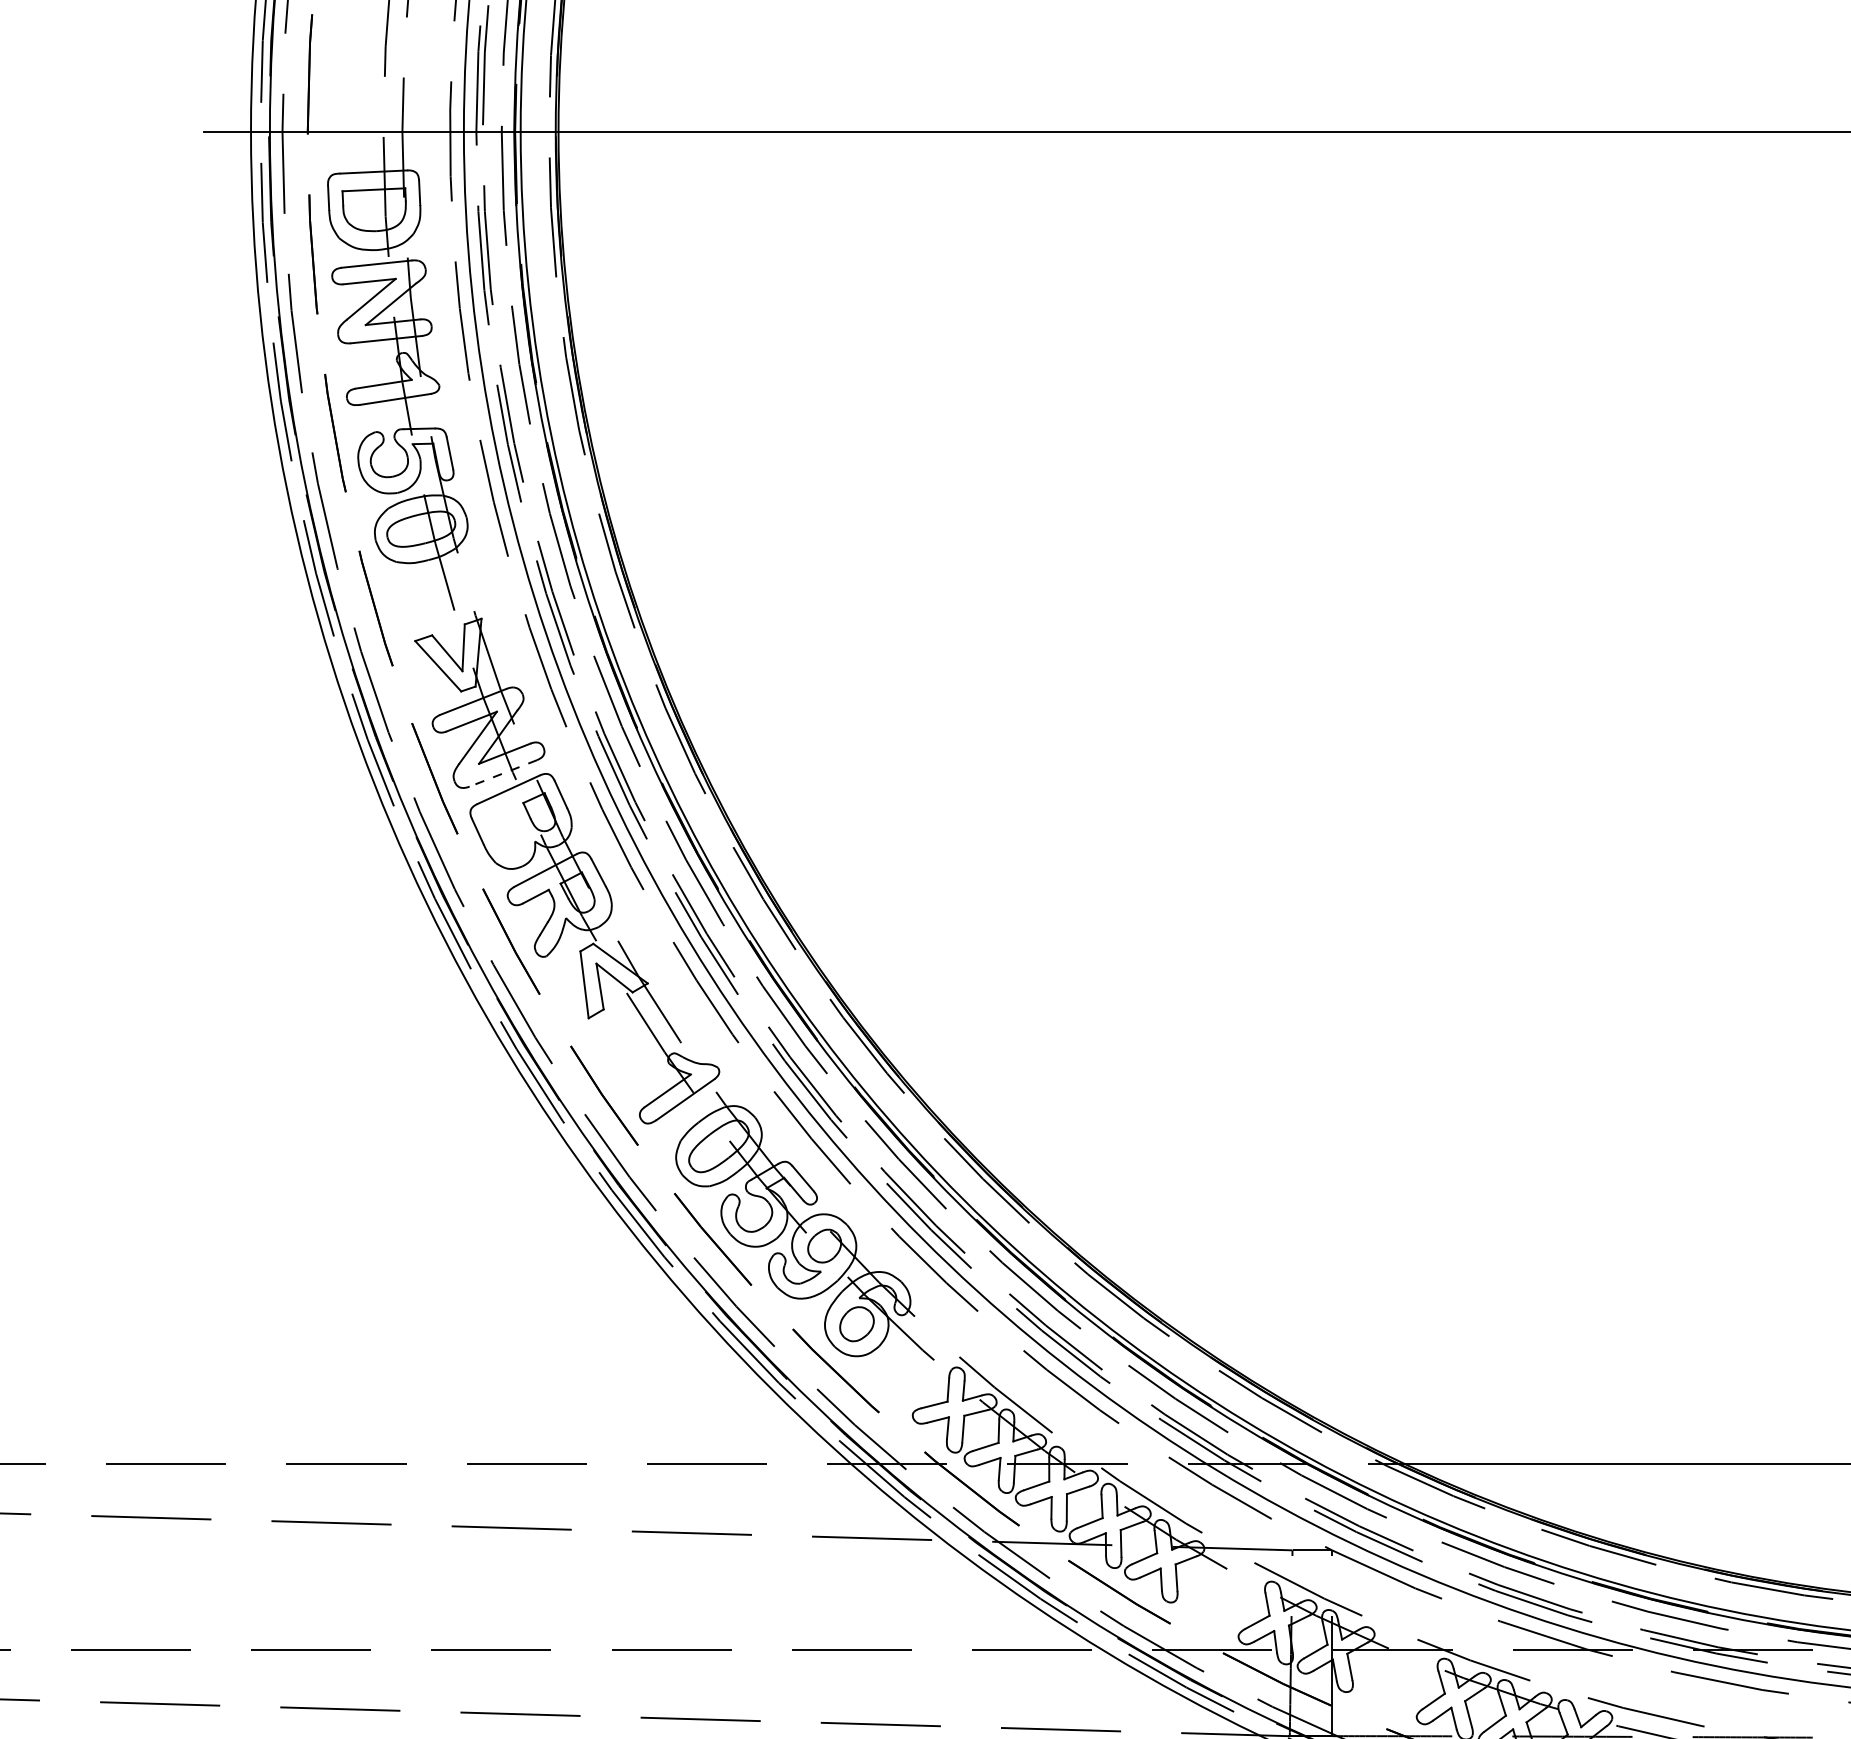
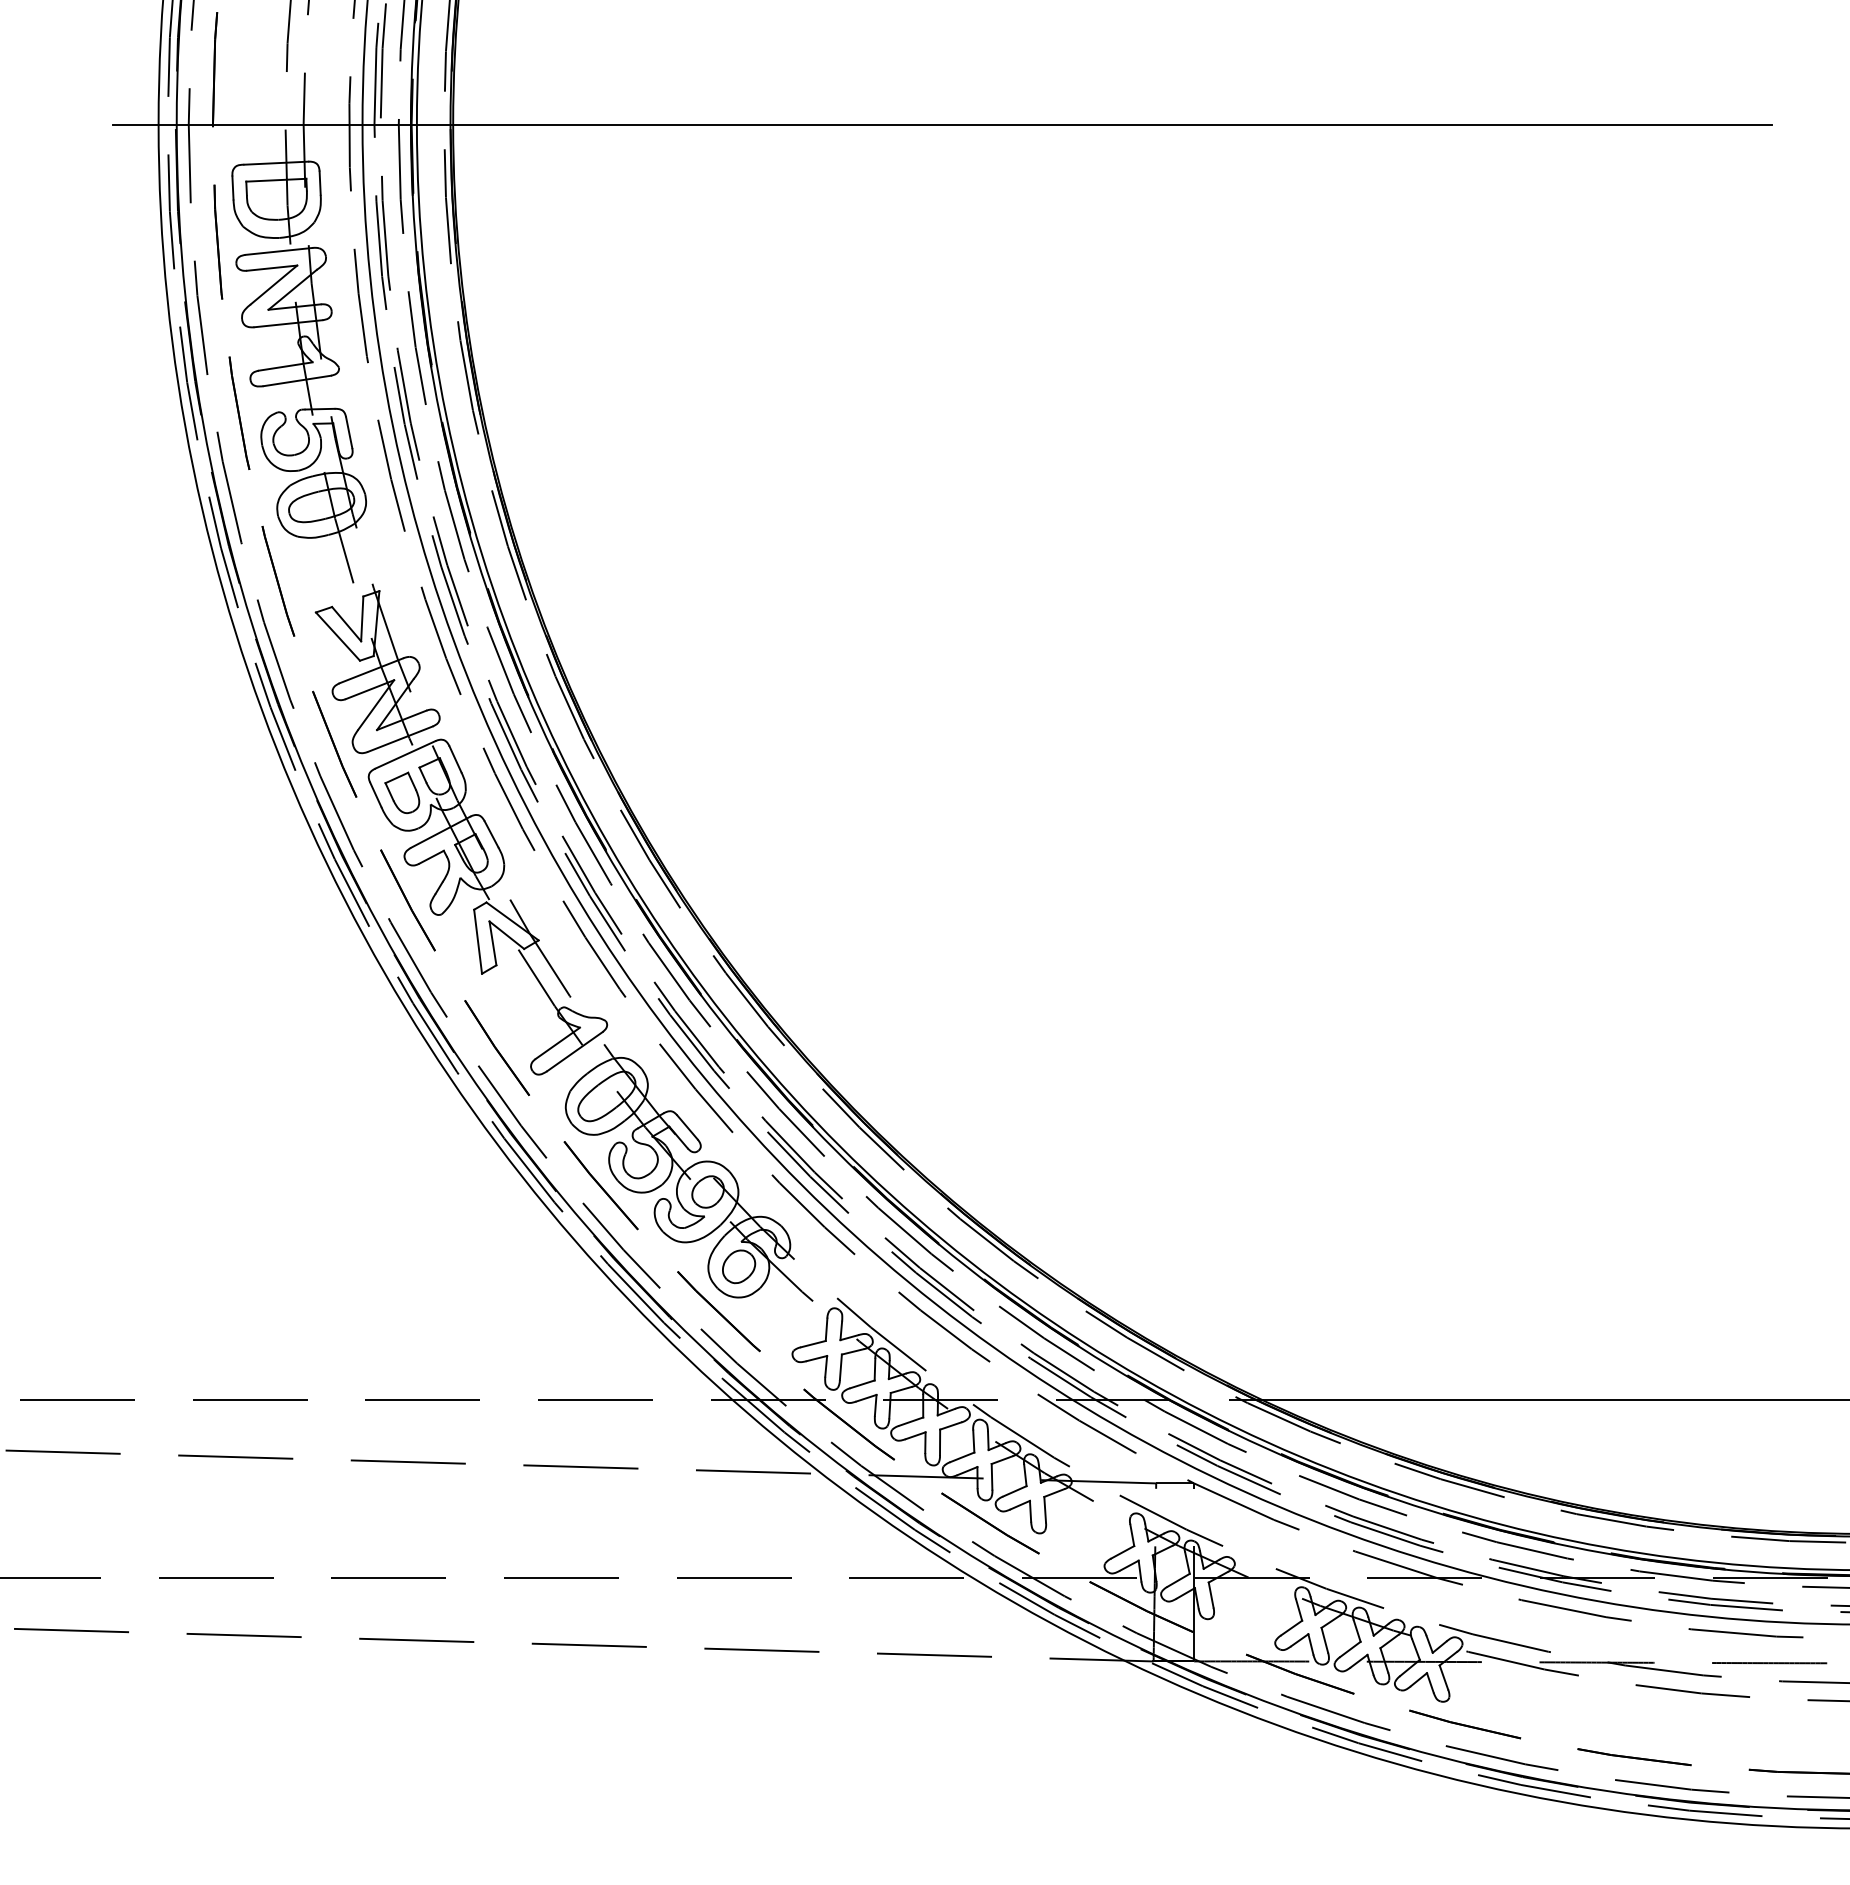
line: (503, 773) -> (400, 739), dashed -> solid
part: (505, 829) -> (402, 792), added

